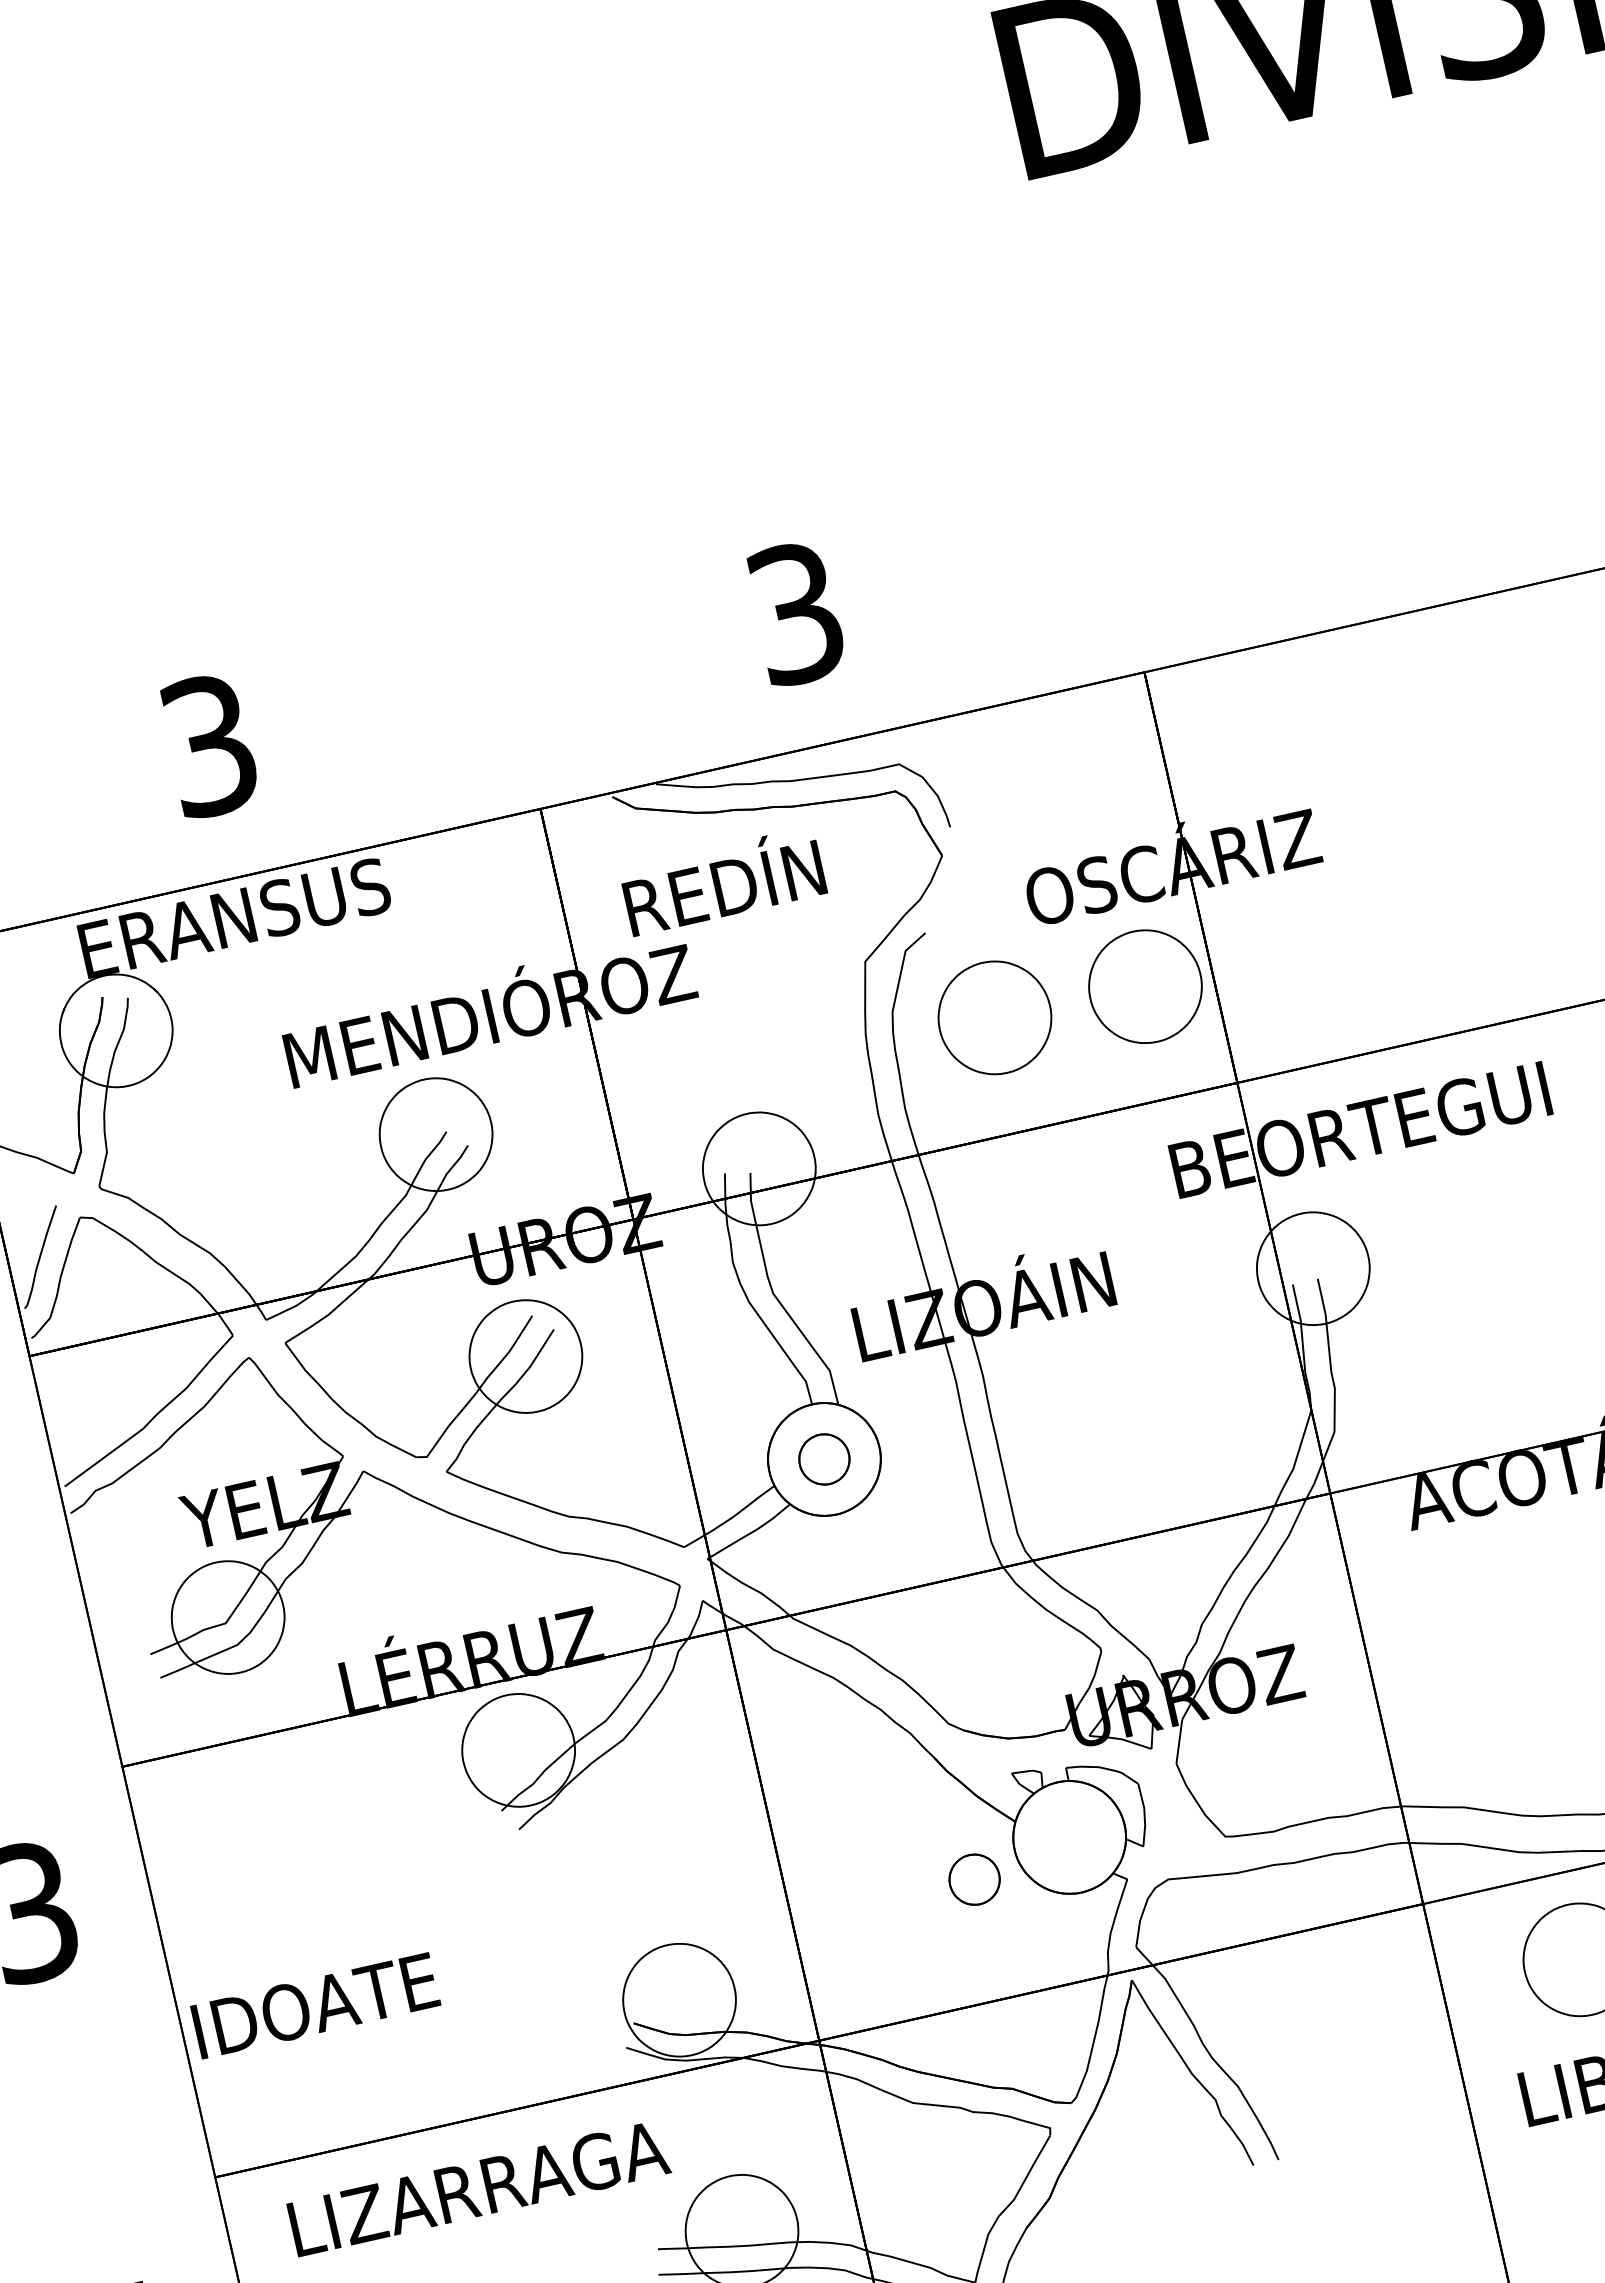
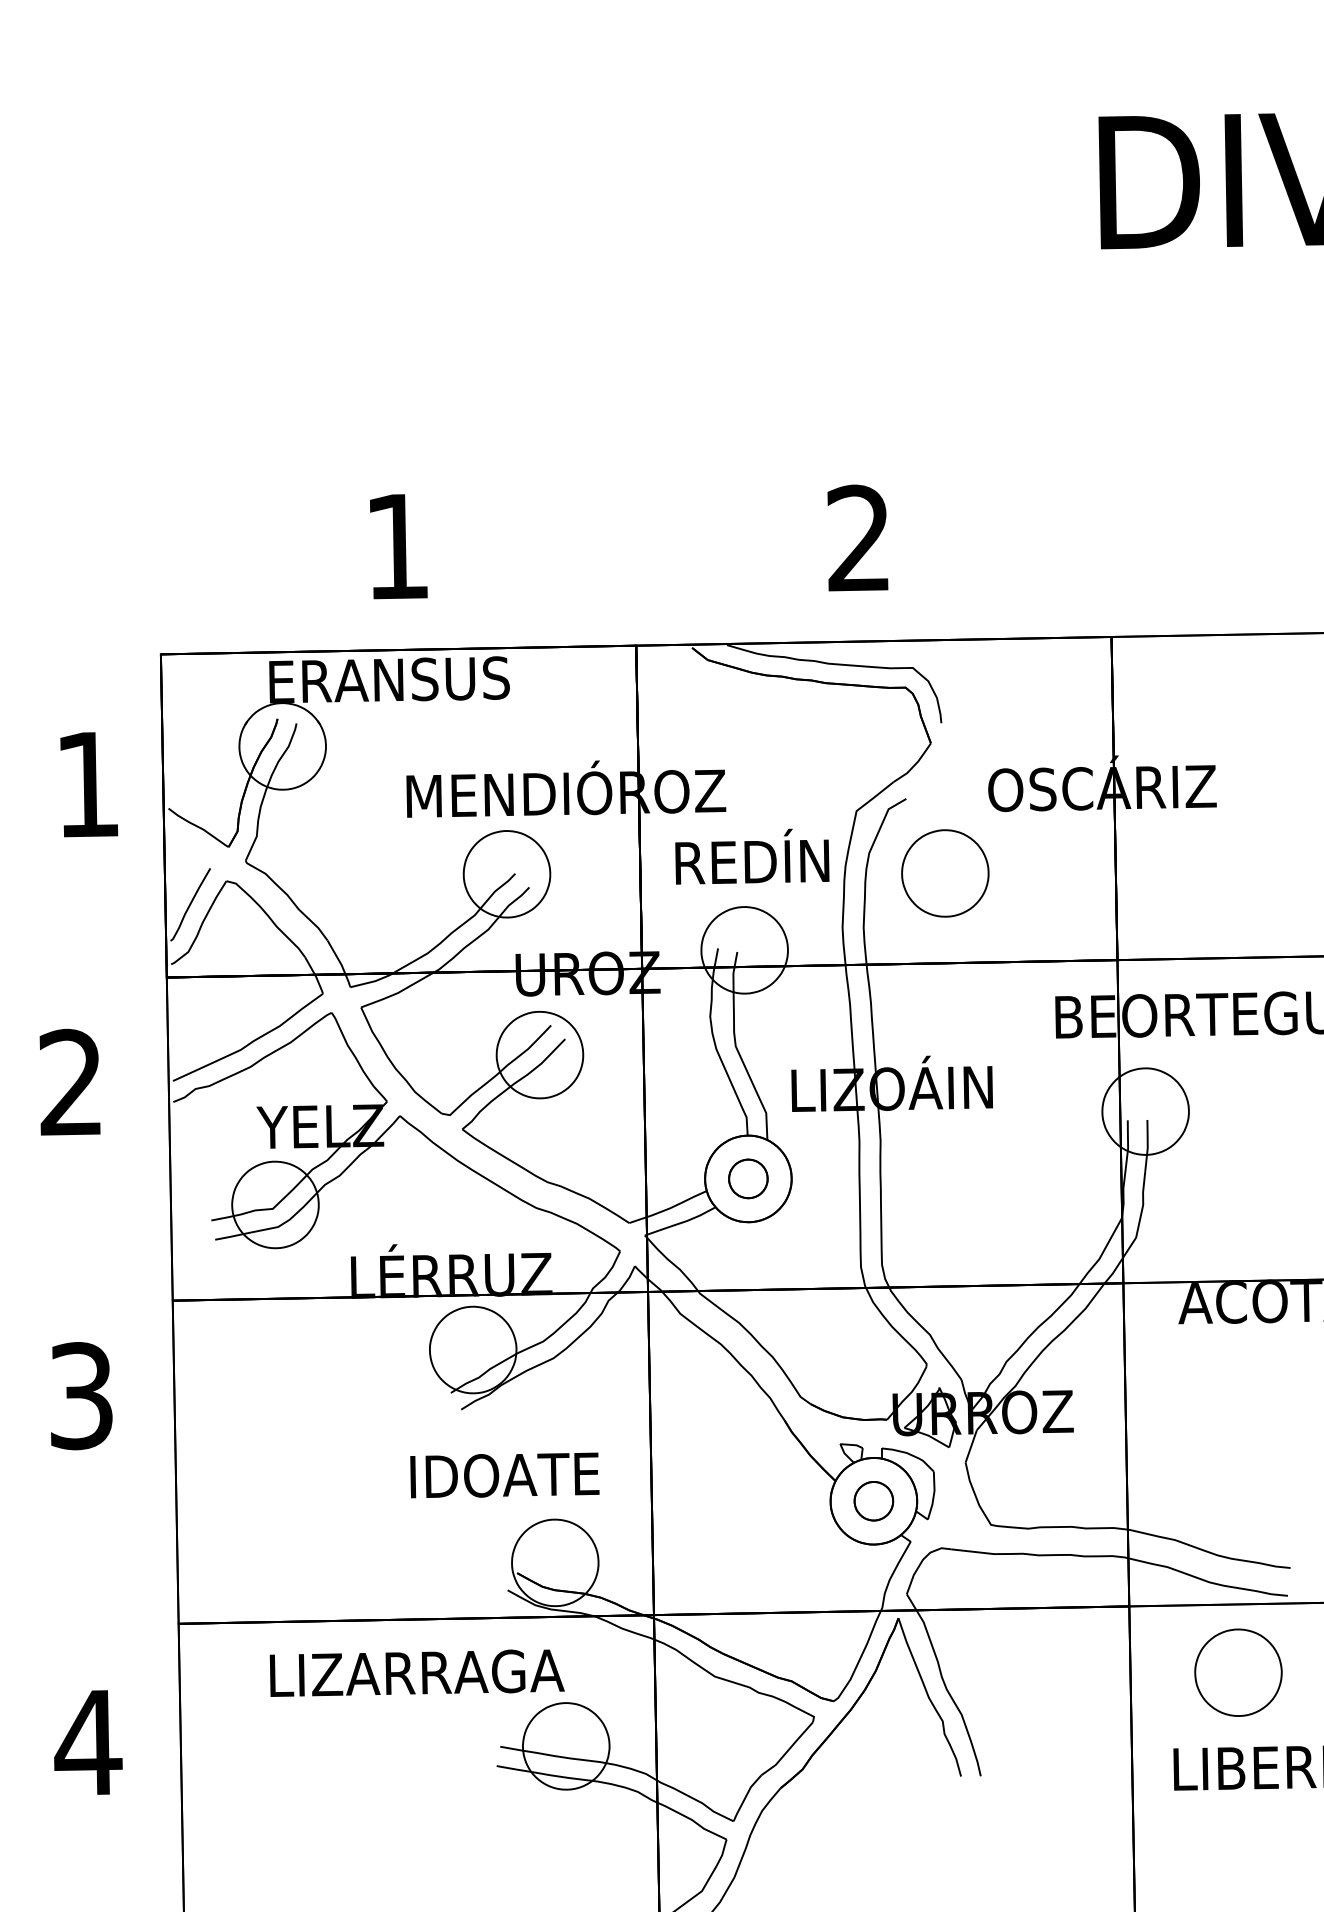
text: (795, 613) -> (858, 538), 3 -> 2
text: (209, 745) -> (397, 546), 3 -> 1
text: (723, 881) -> (752, 856), moved
part: (1145, 986) -> (1063, 873), removed
part: (974, 1880) -> (873, 1501), moved
text: (315, 2005) -> (504, 1475), moved
text: (477, 2187) -> (416, 1672), moved

